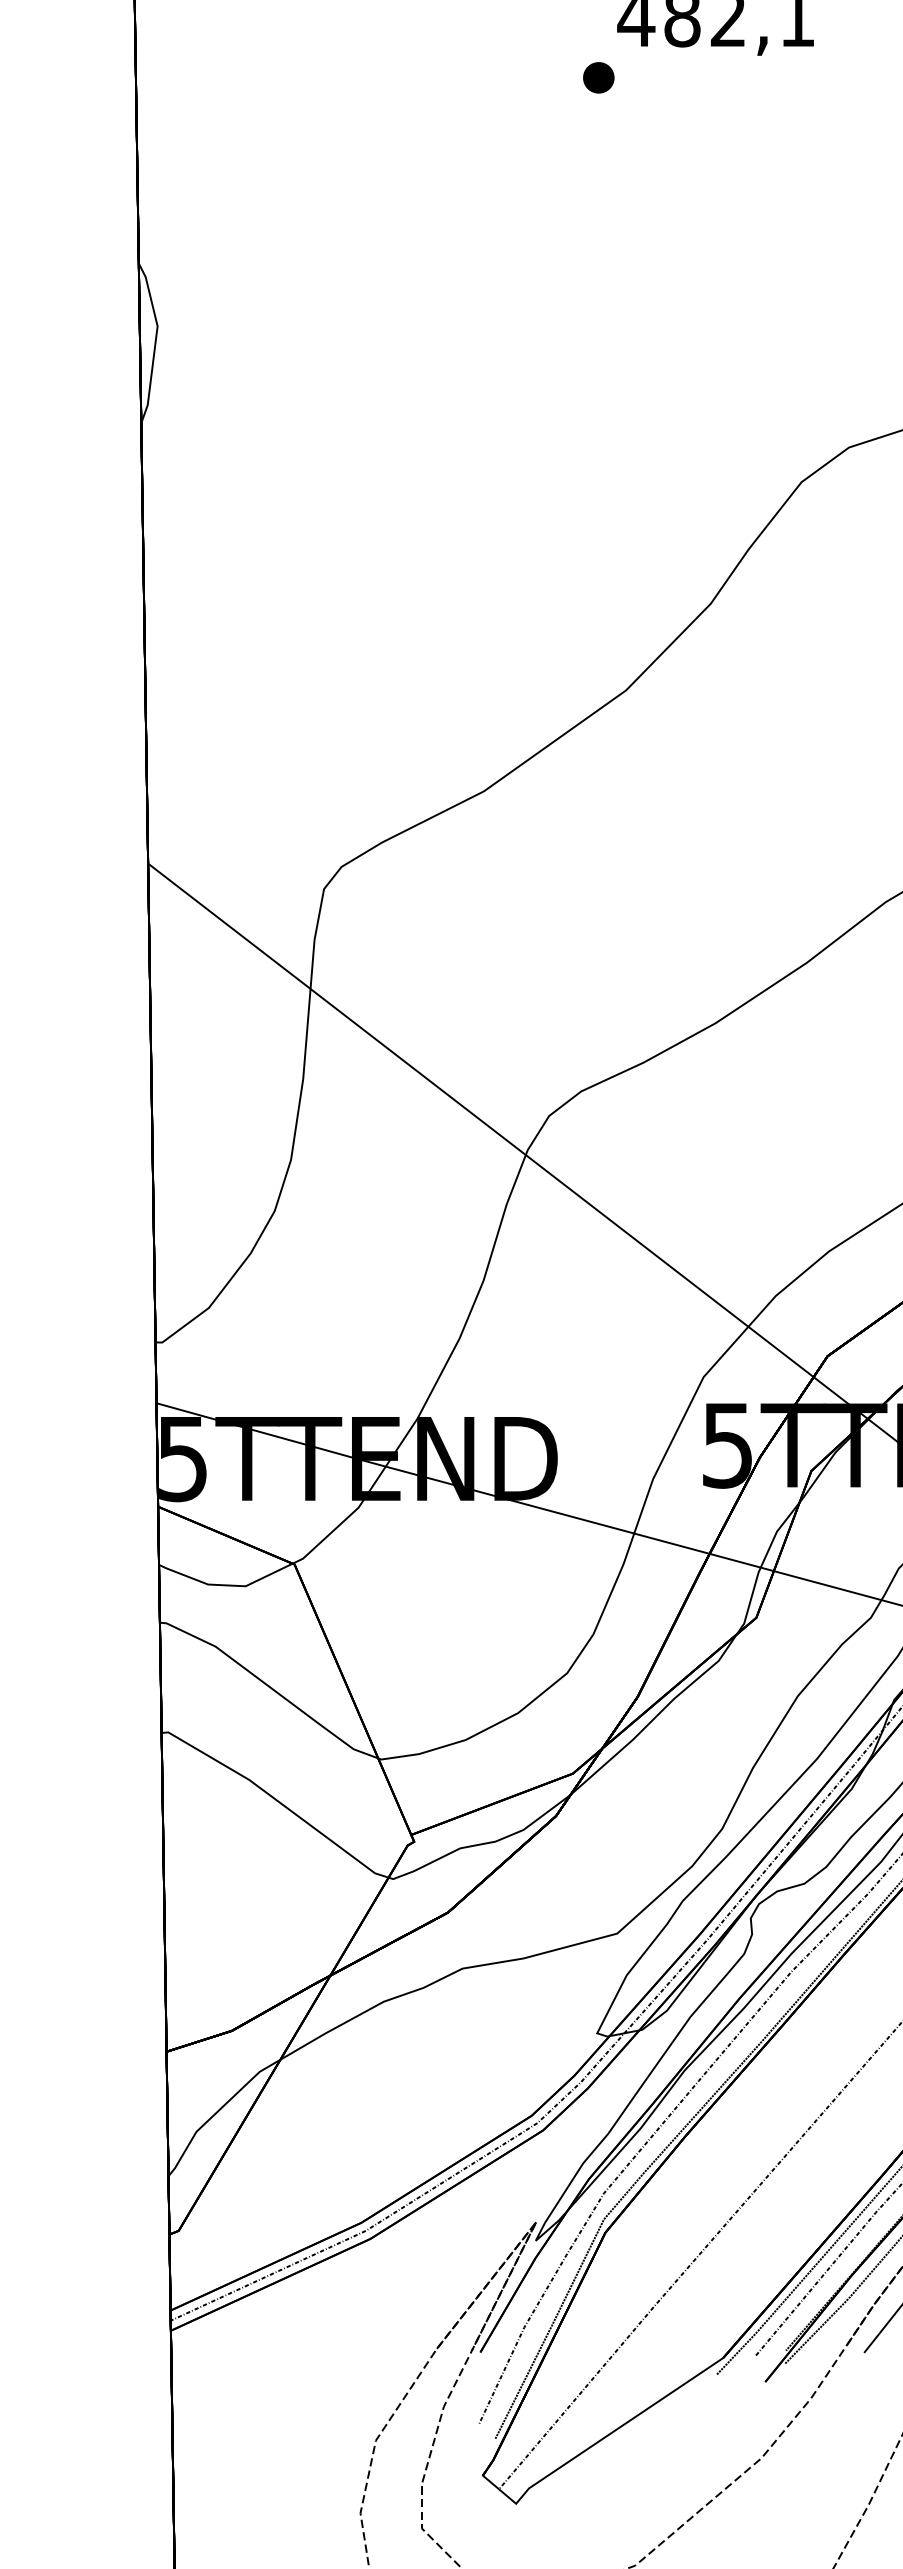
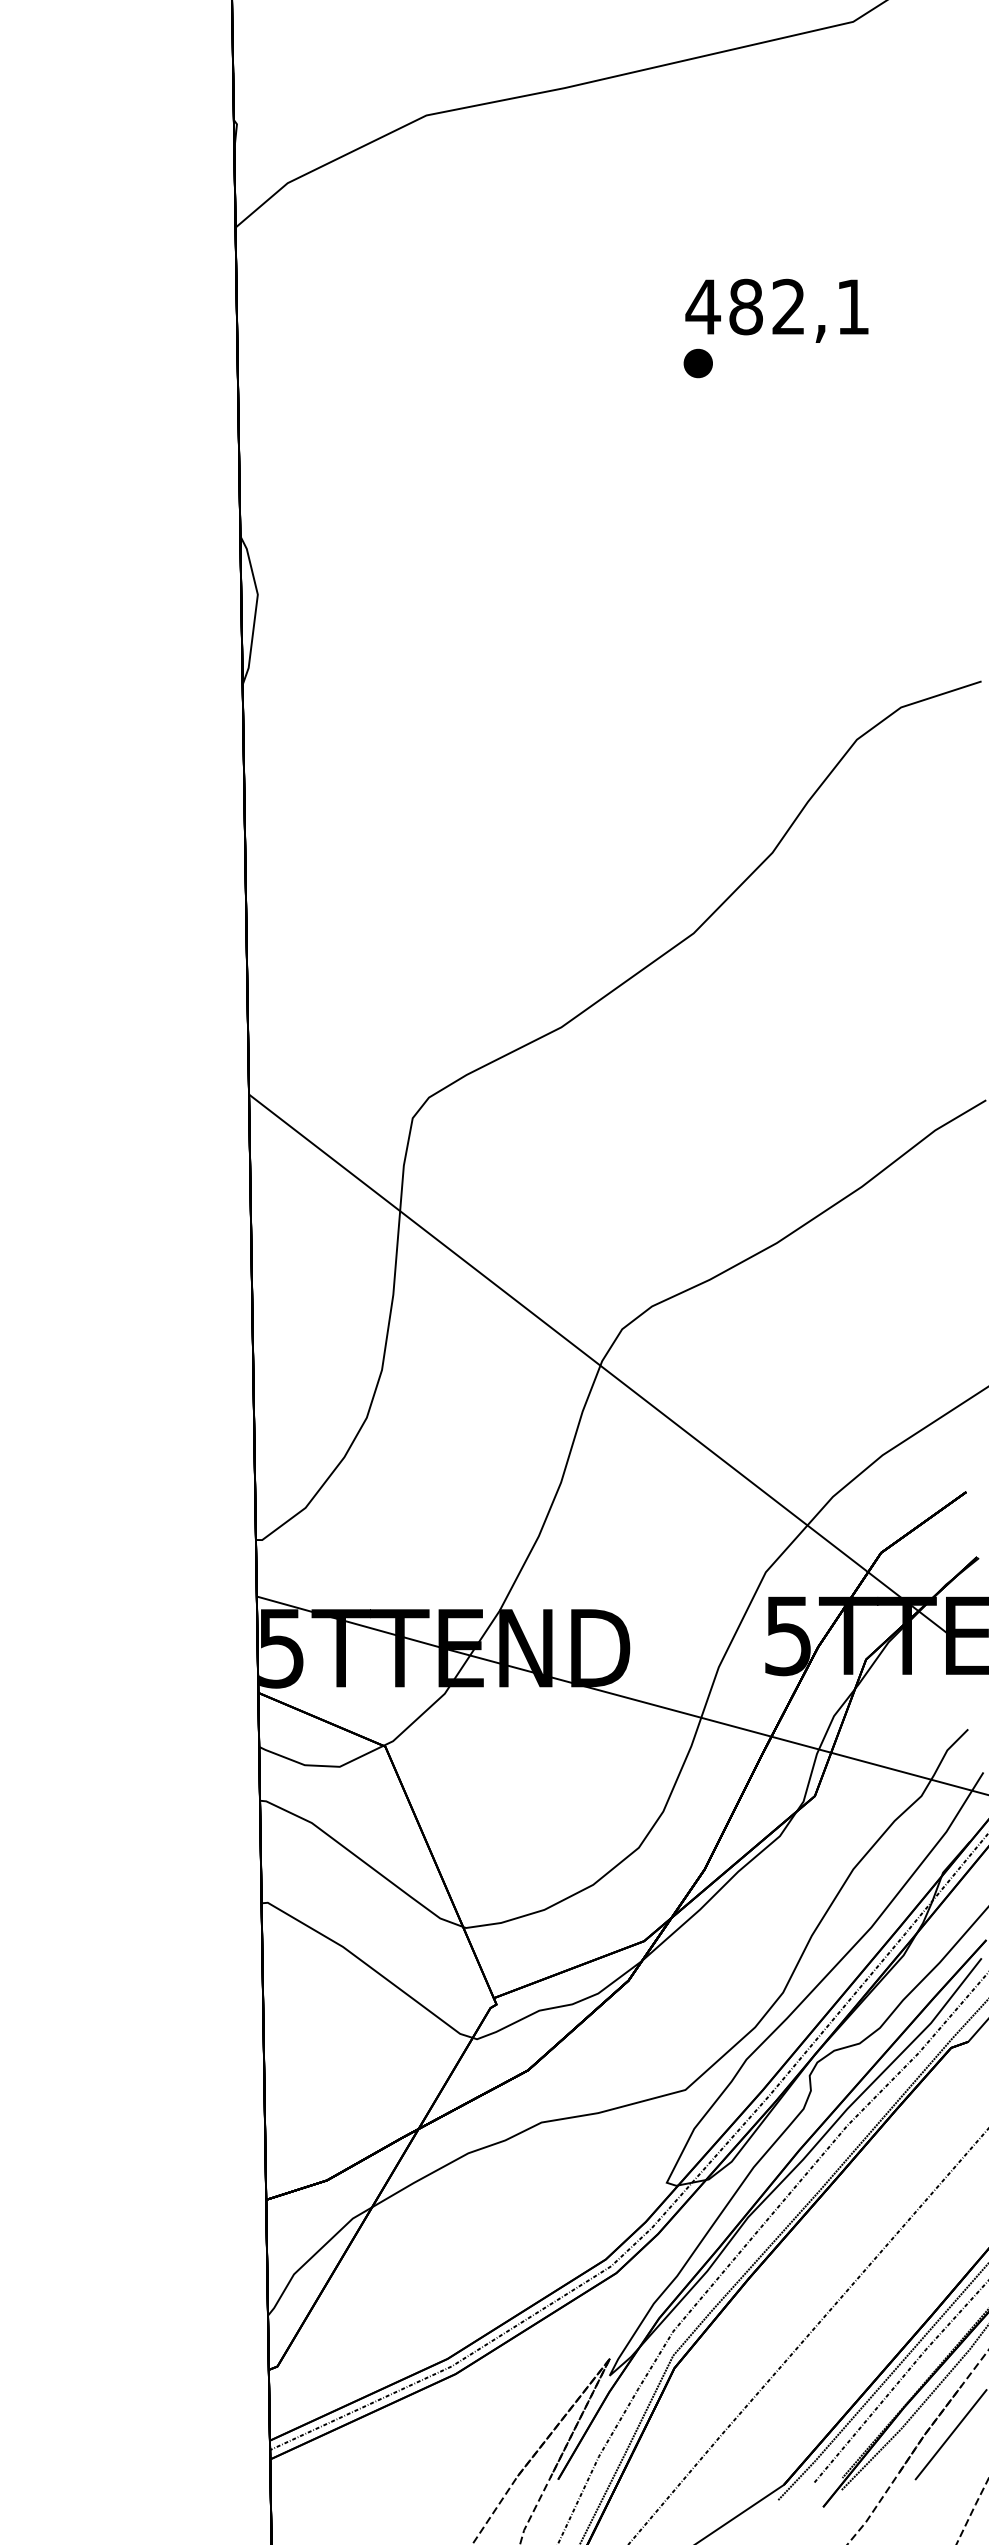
part: (597, 77) -> (697, 363), moved

